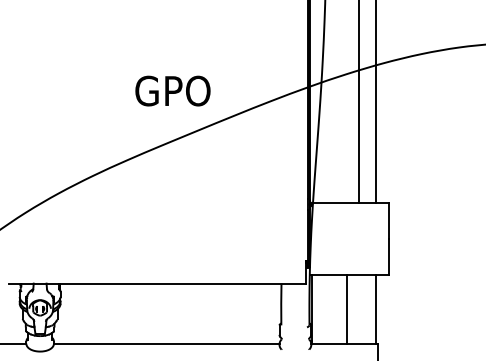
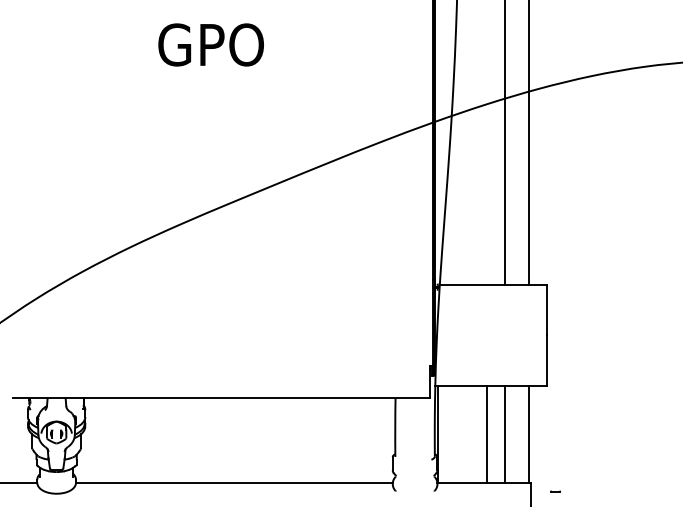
text: (172, 90) -> (210, 44), moved
line: (359, 309) -> (504, 434), added
part: (395, 349) -> (555, 491), added

